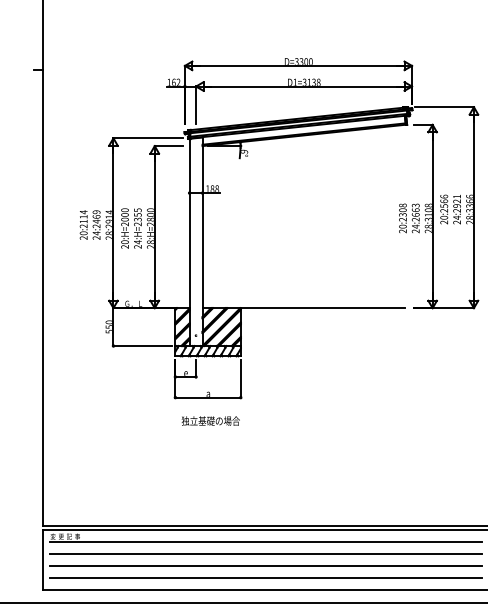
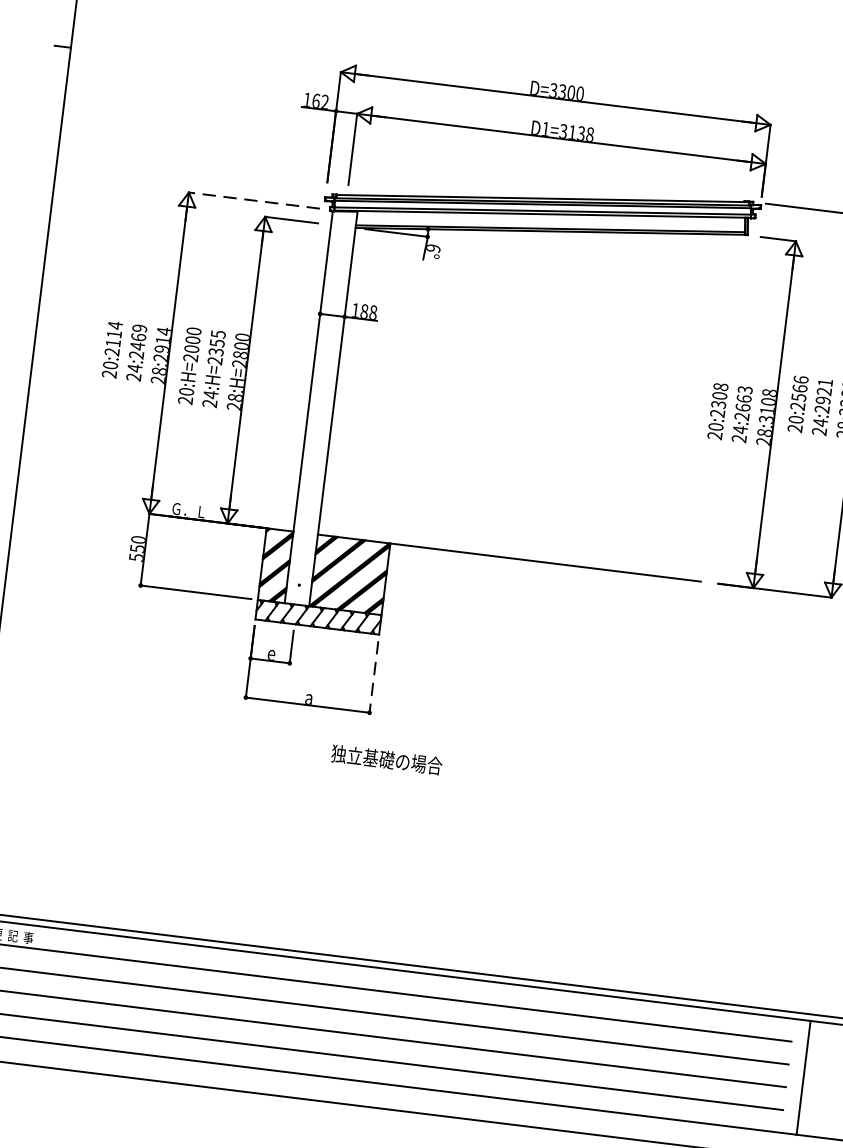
line: (148, 138) -> (255, 201), solid -> dashed
line: (240, 378) -> (373, 676), solid -> dashed
text: (210, 420) -> (386, 758), moved

